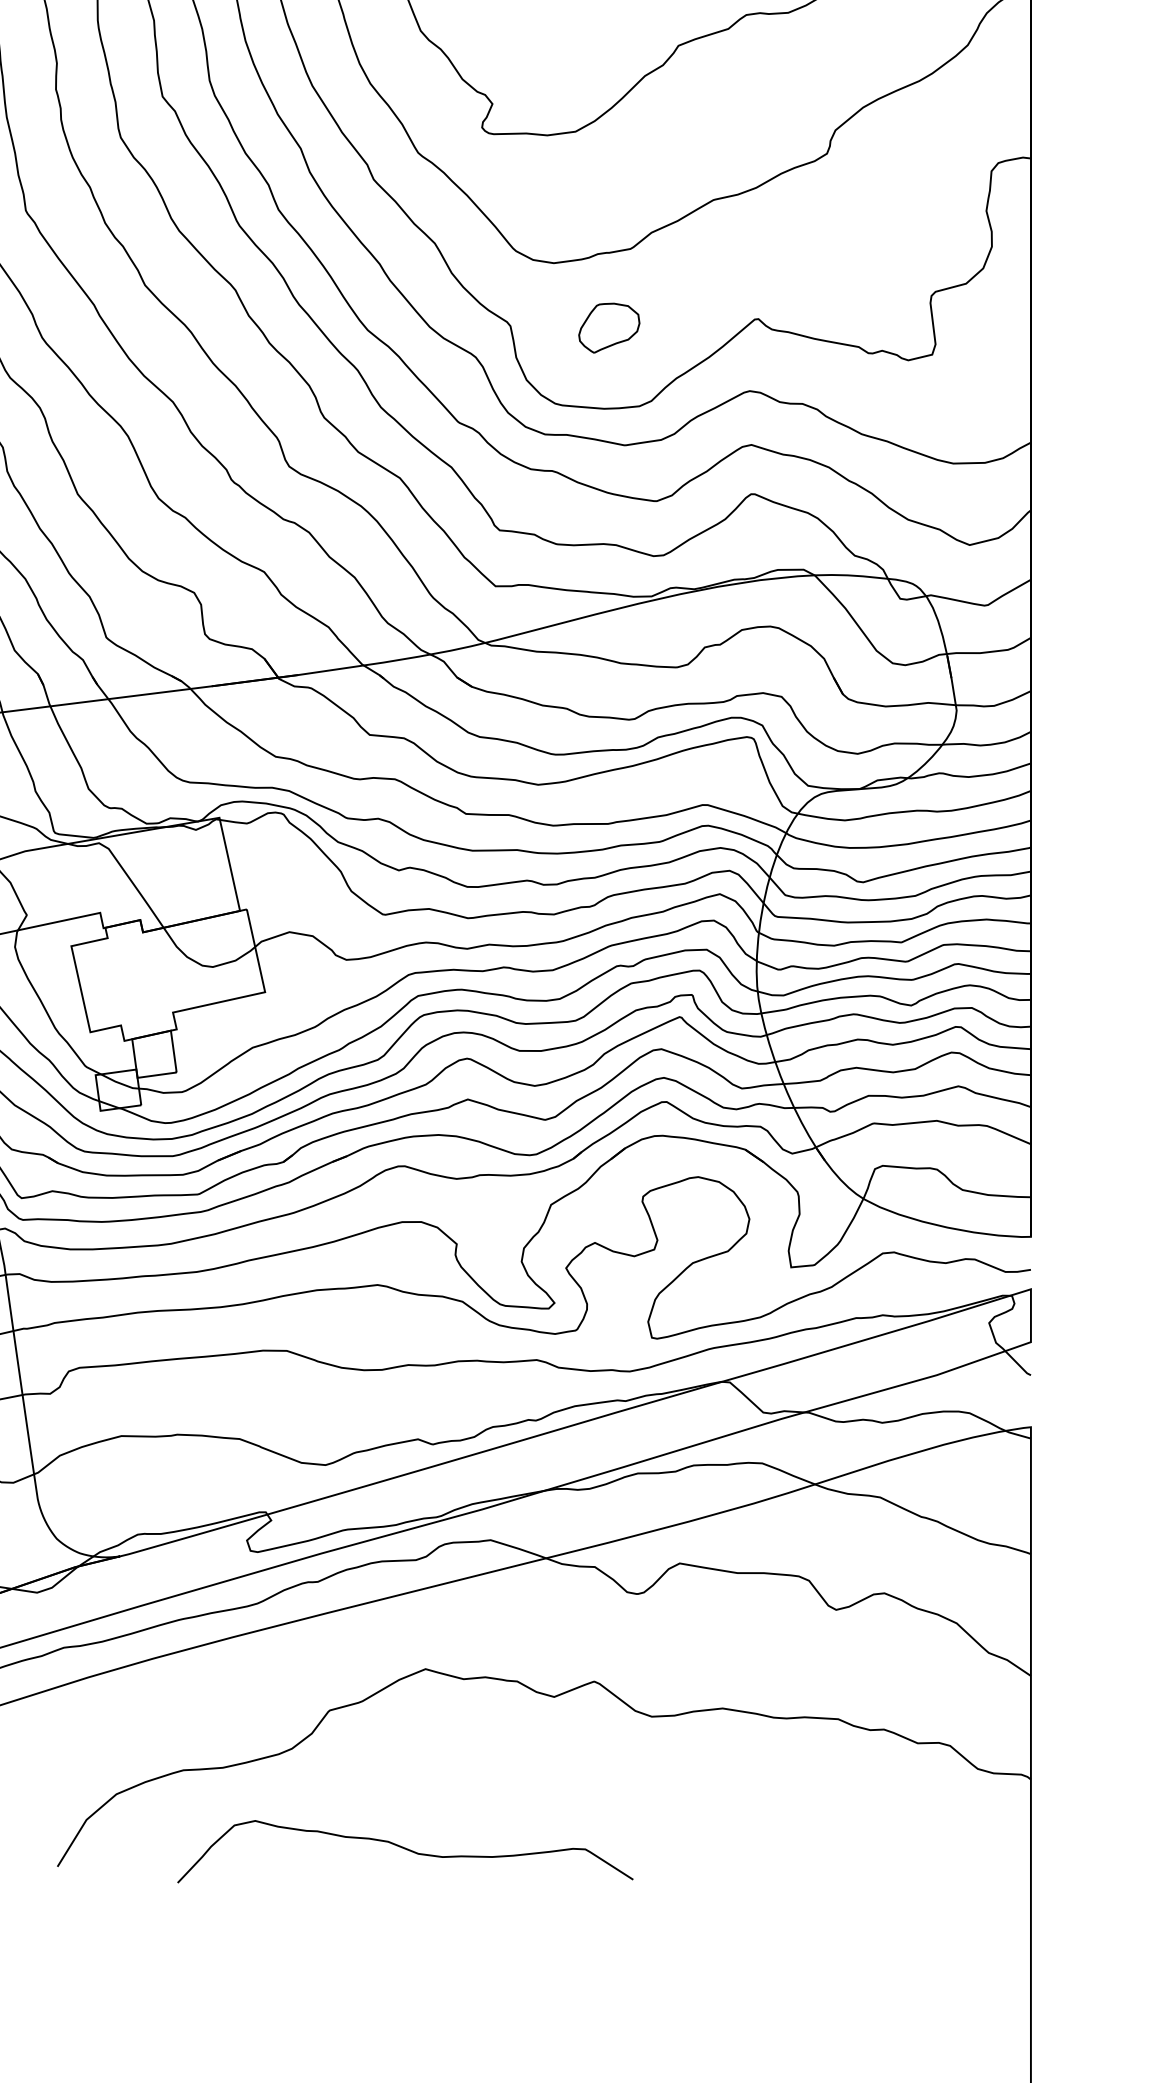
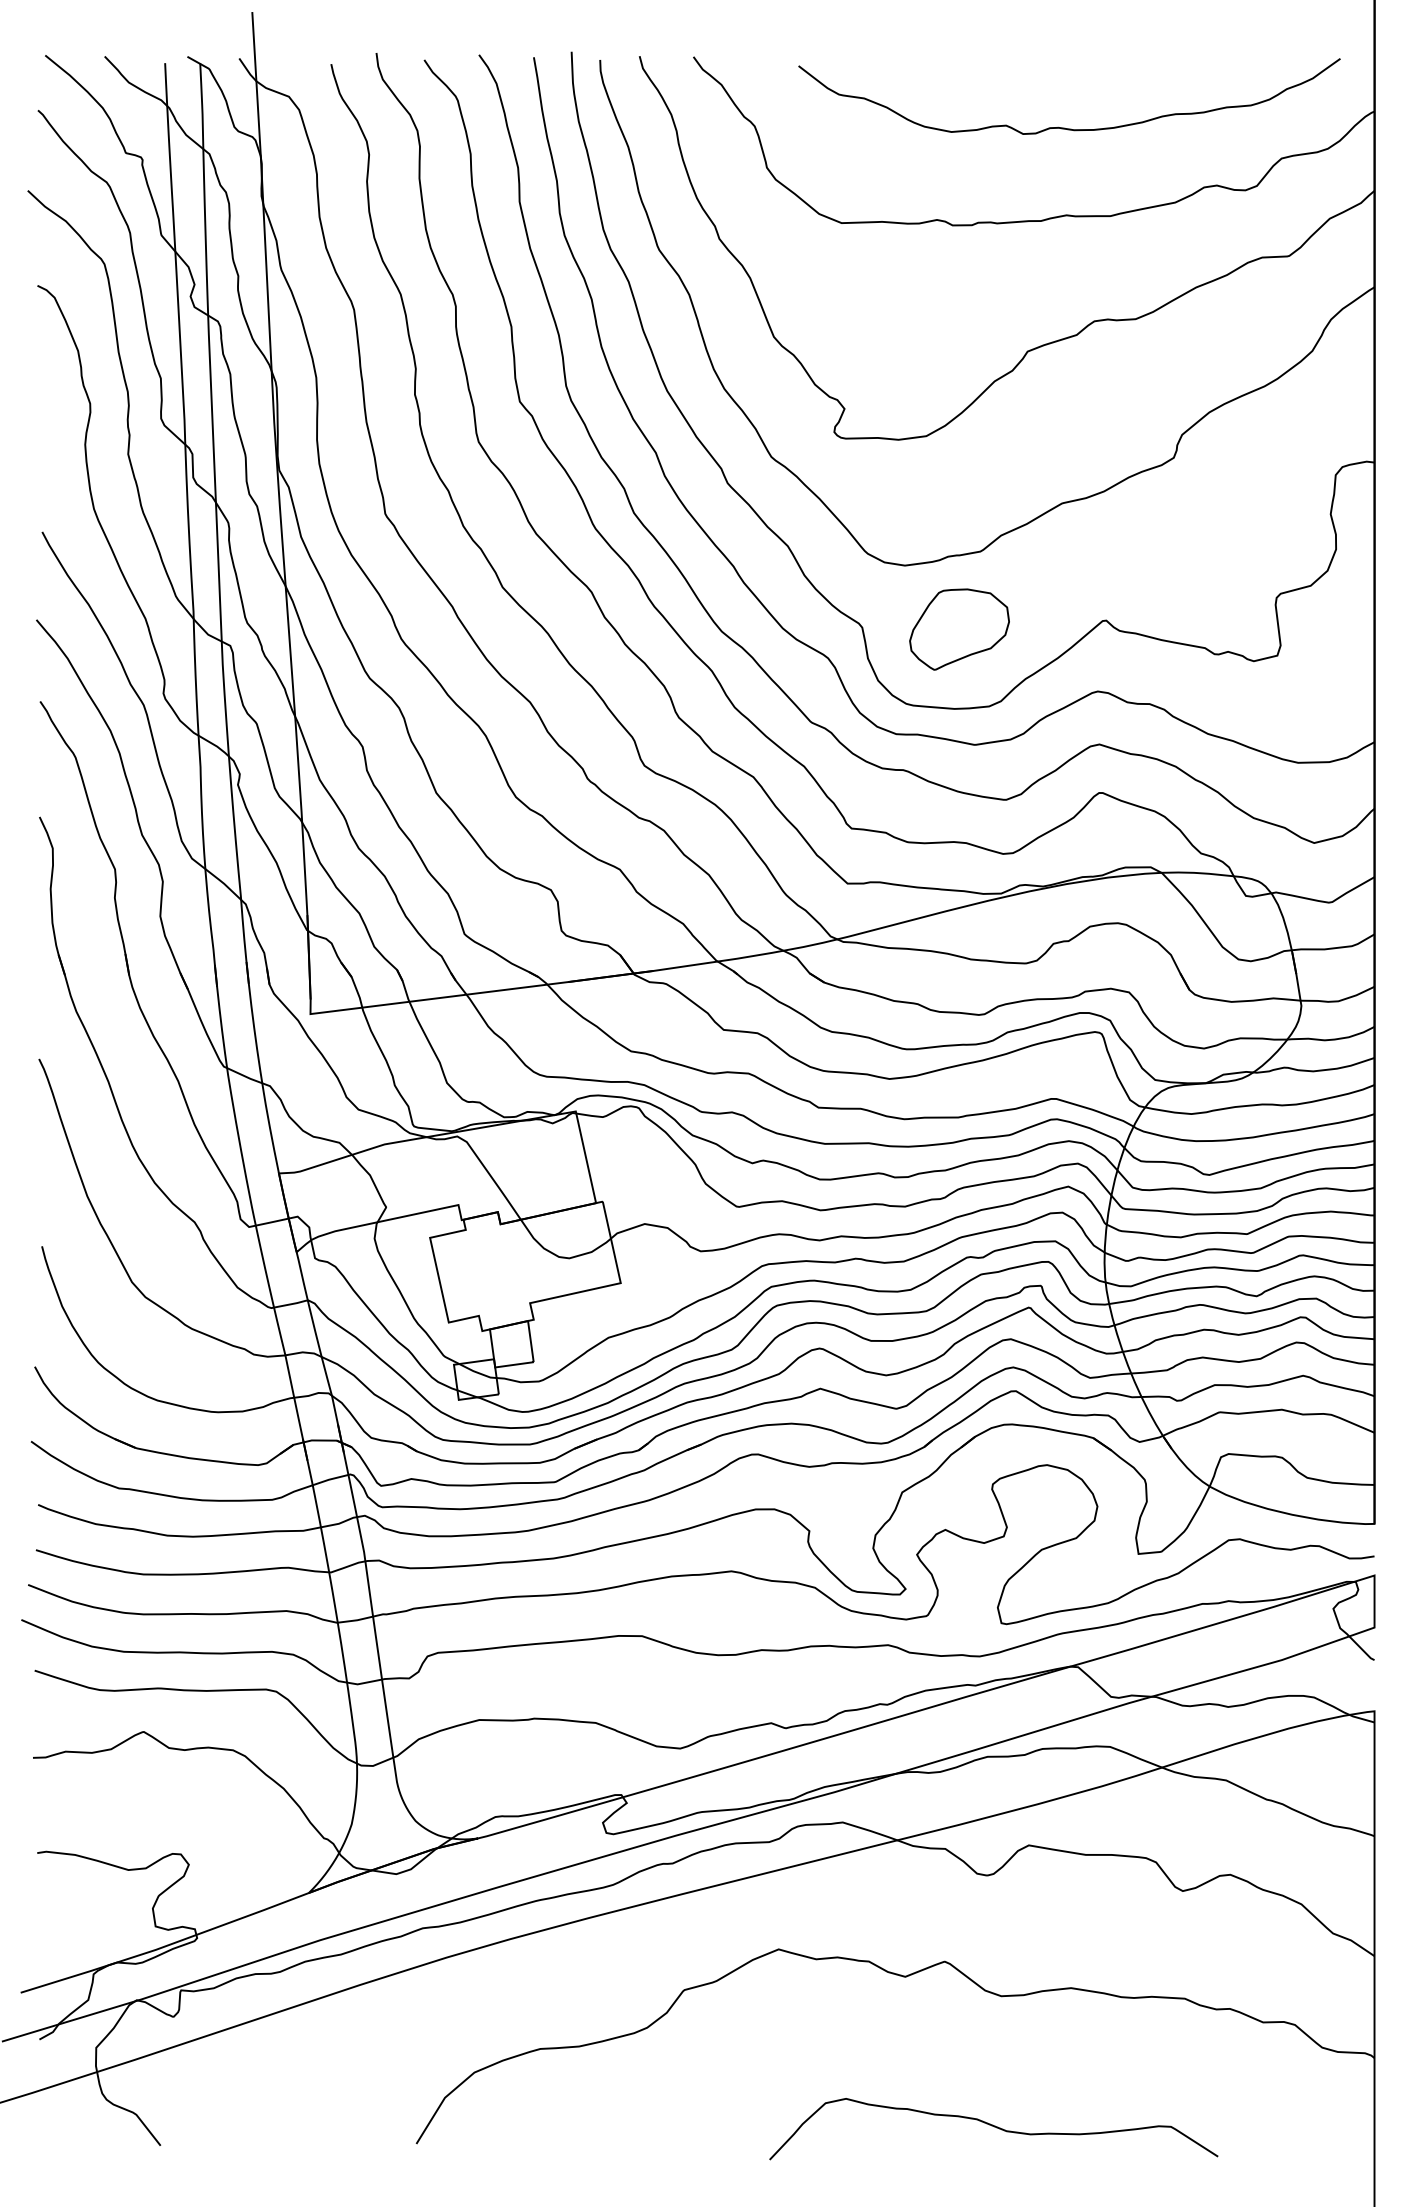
part: (609, 328) -> (959, 629), size x1.67
curve: (406, 1850) -> (994, 2127), moved

